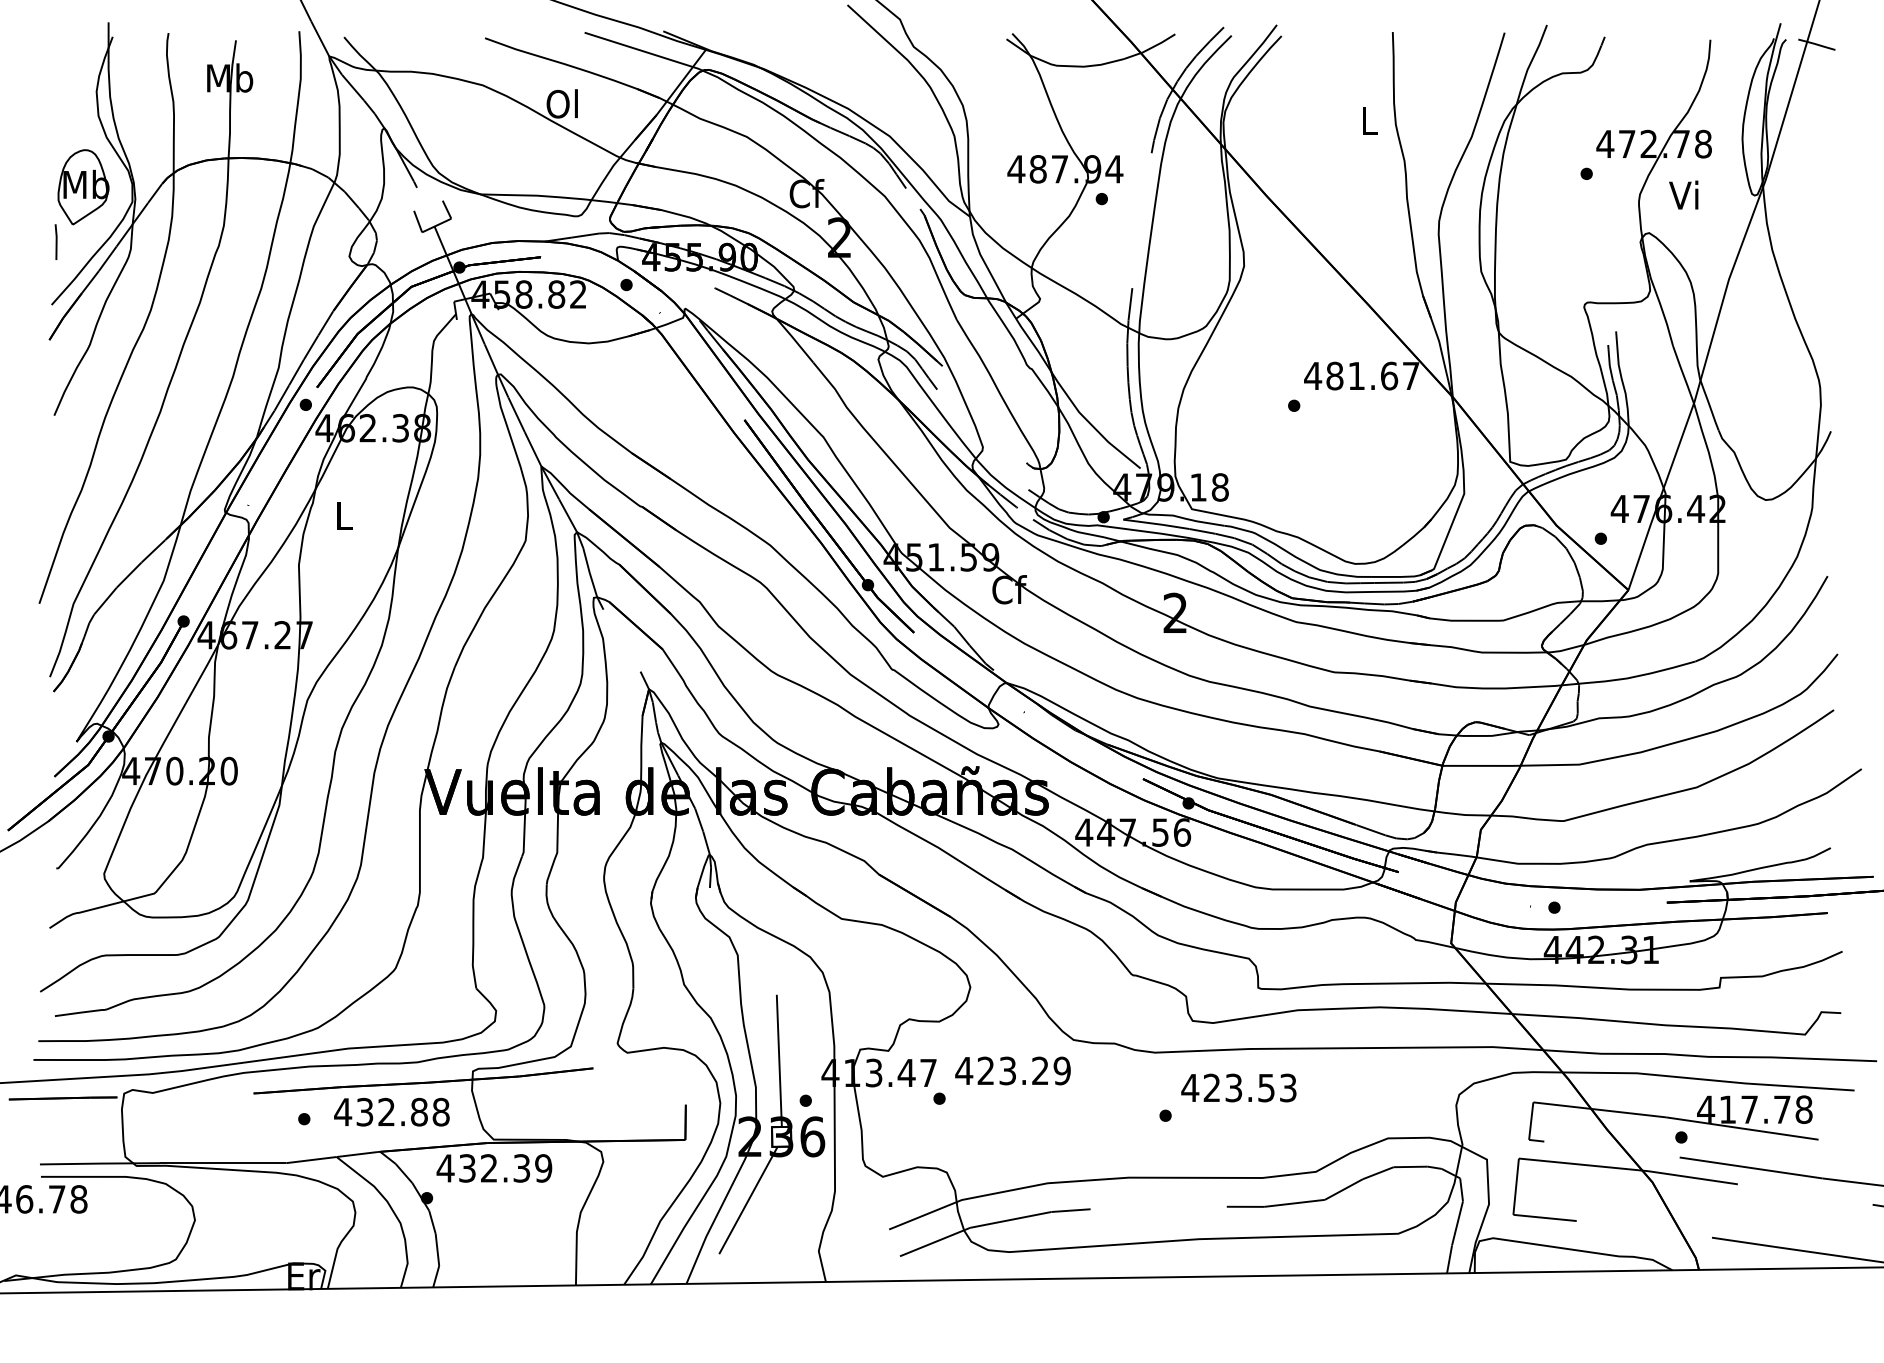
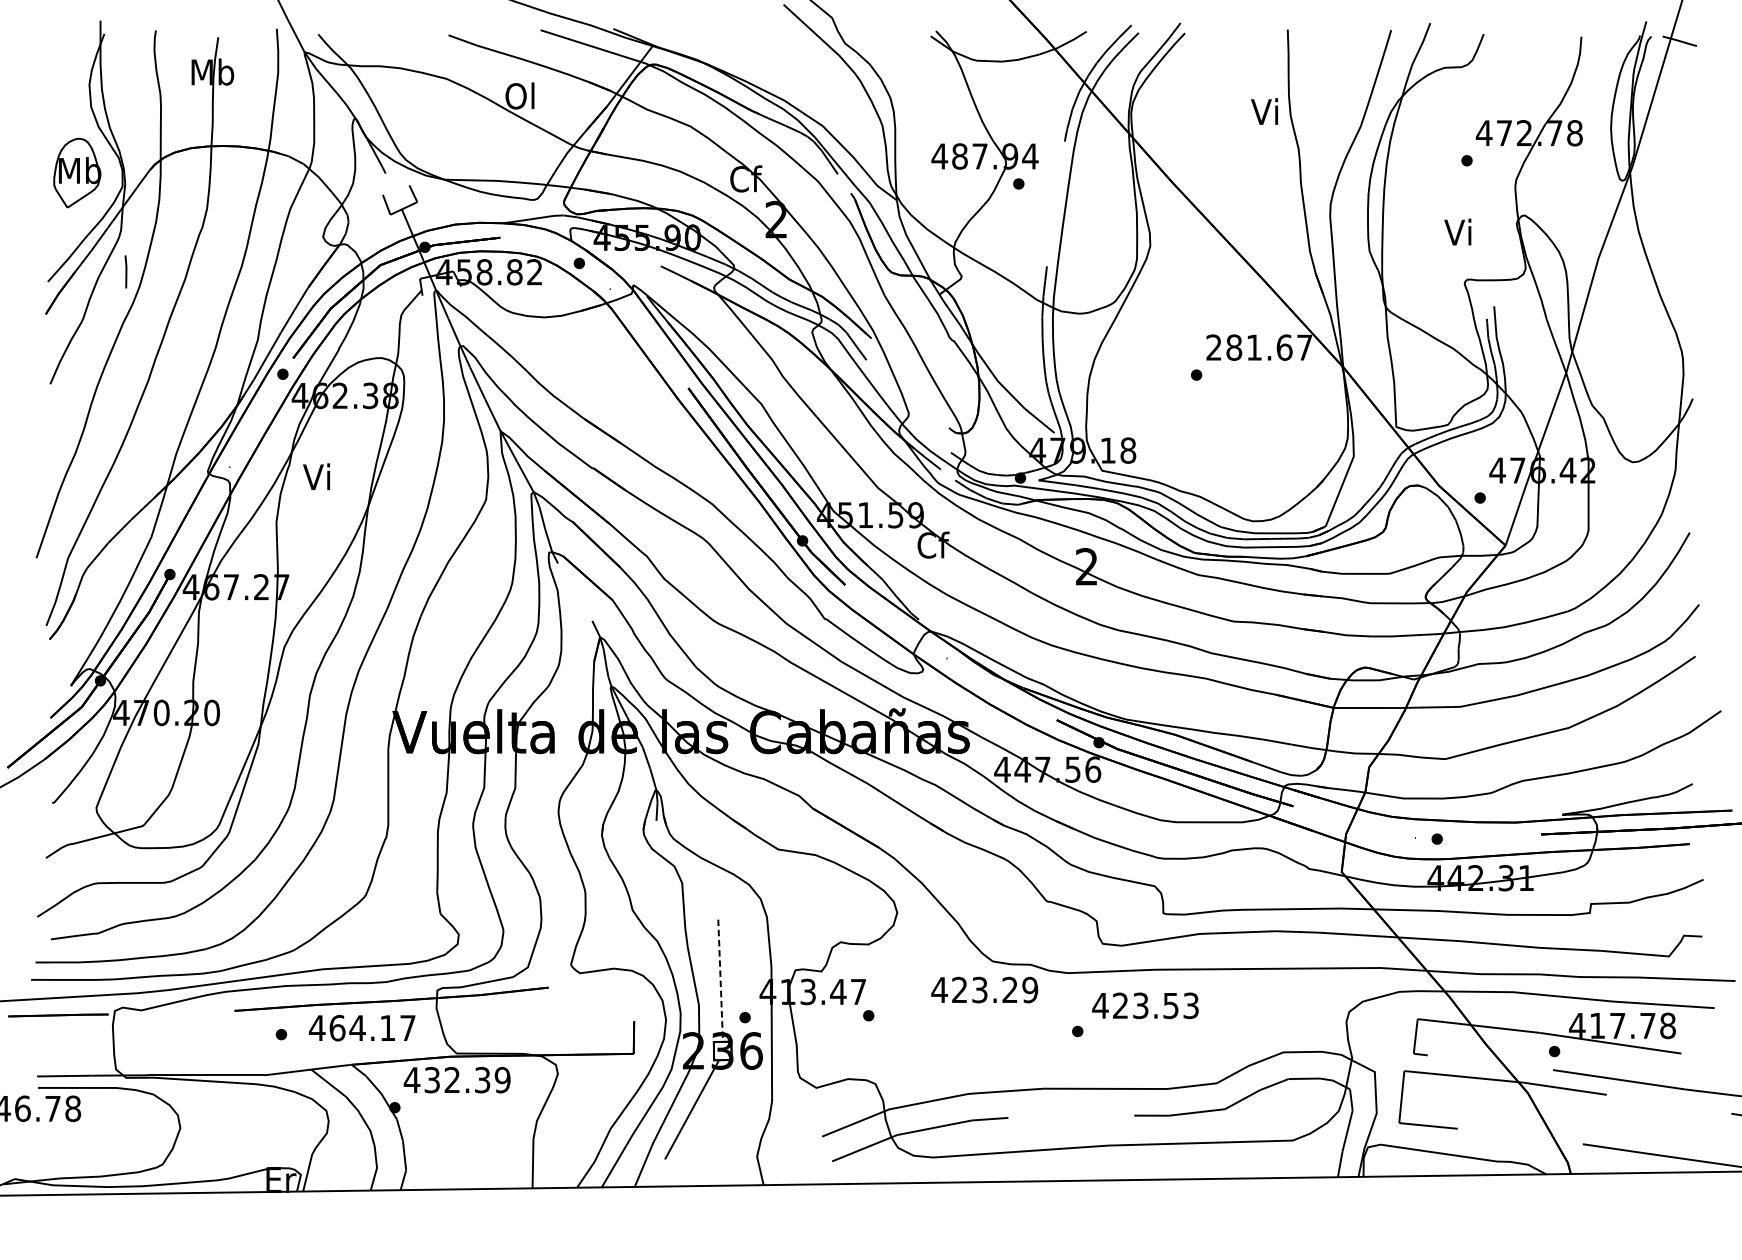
text: (1367, 120) -> (1264, 111), L -> Vi
text: (1683, 194) -> (1457, 231), moved
line: (55, 241) -> (125, 271), moved
text: (1313, 375) -> (1214, 347), 481.67 -> 281.67
text: (341, 515) -> (315, 476), L -> Vi
line: (779, 1061) -> (720, 981), solid -> dashed
text: (1012, 1070) -> (984, 989), moved
text: (402, 1111) -> (372, 1027), 432.88 -> 464.17

